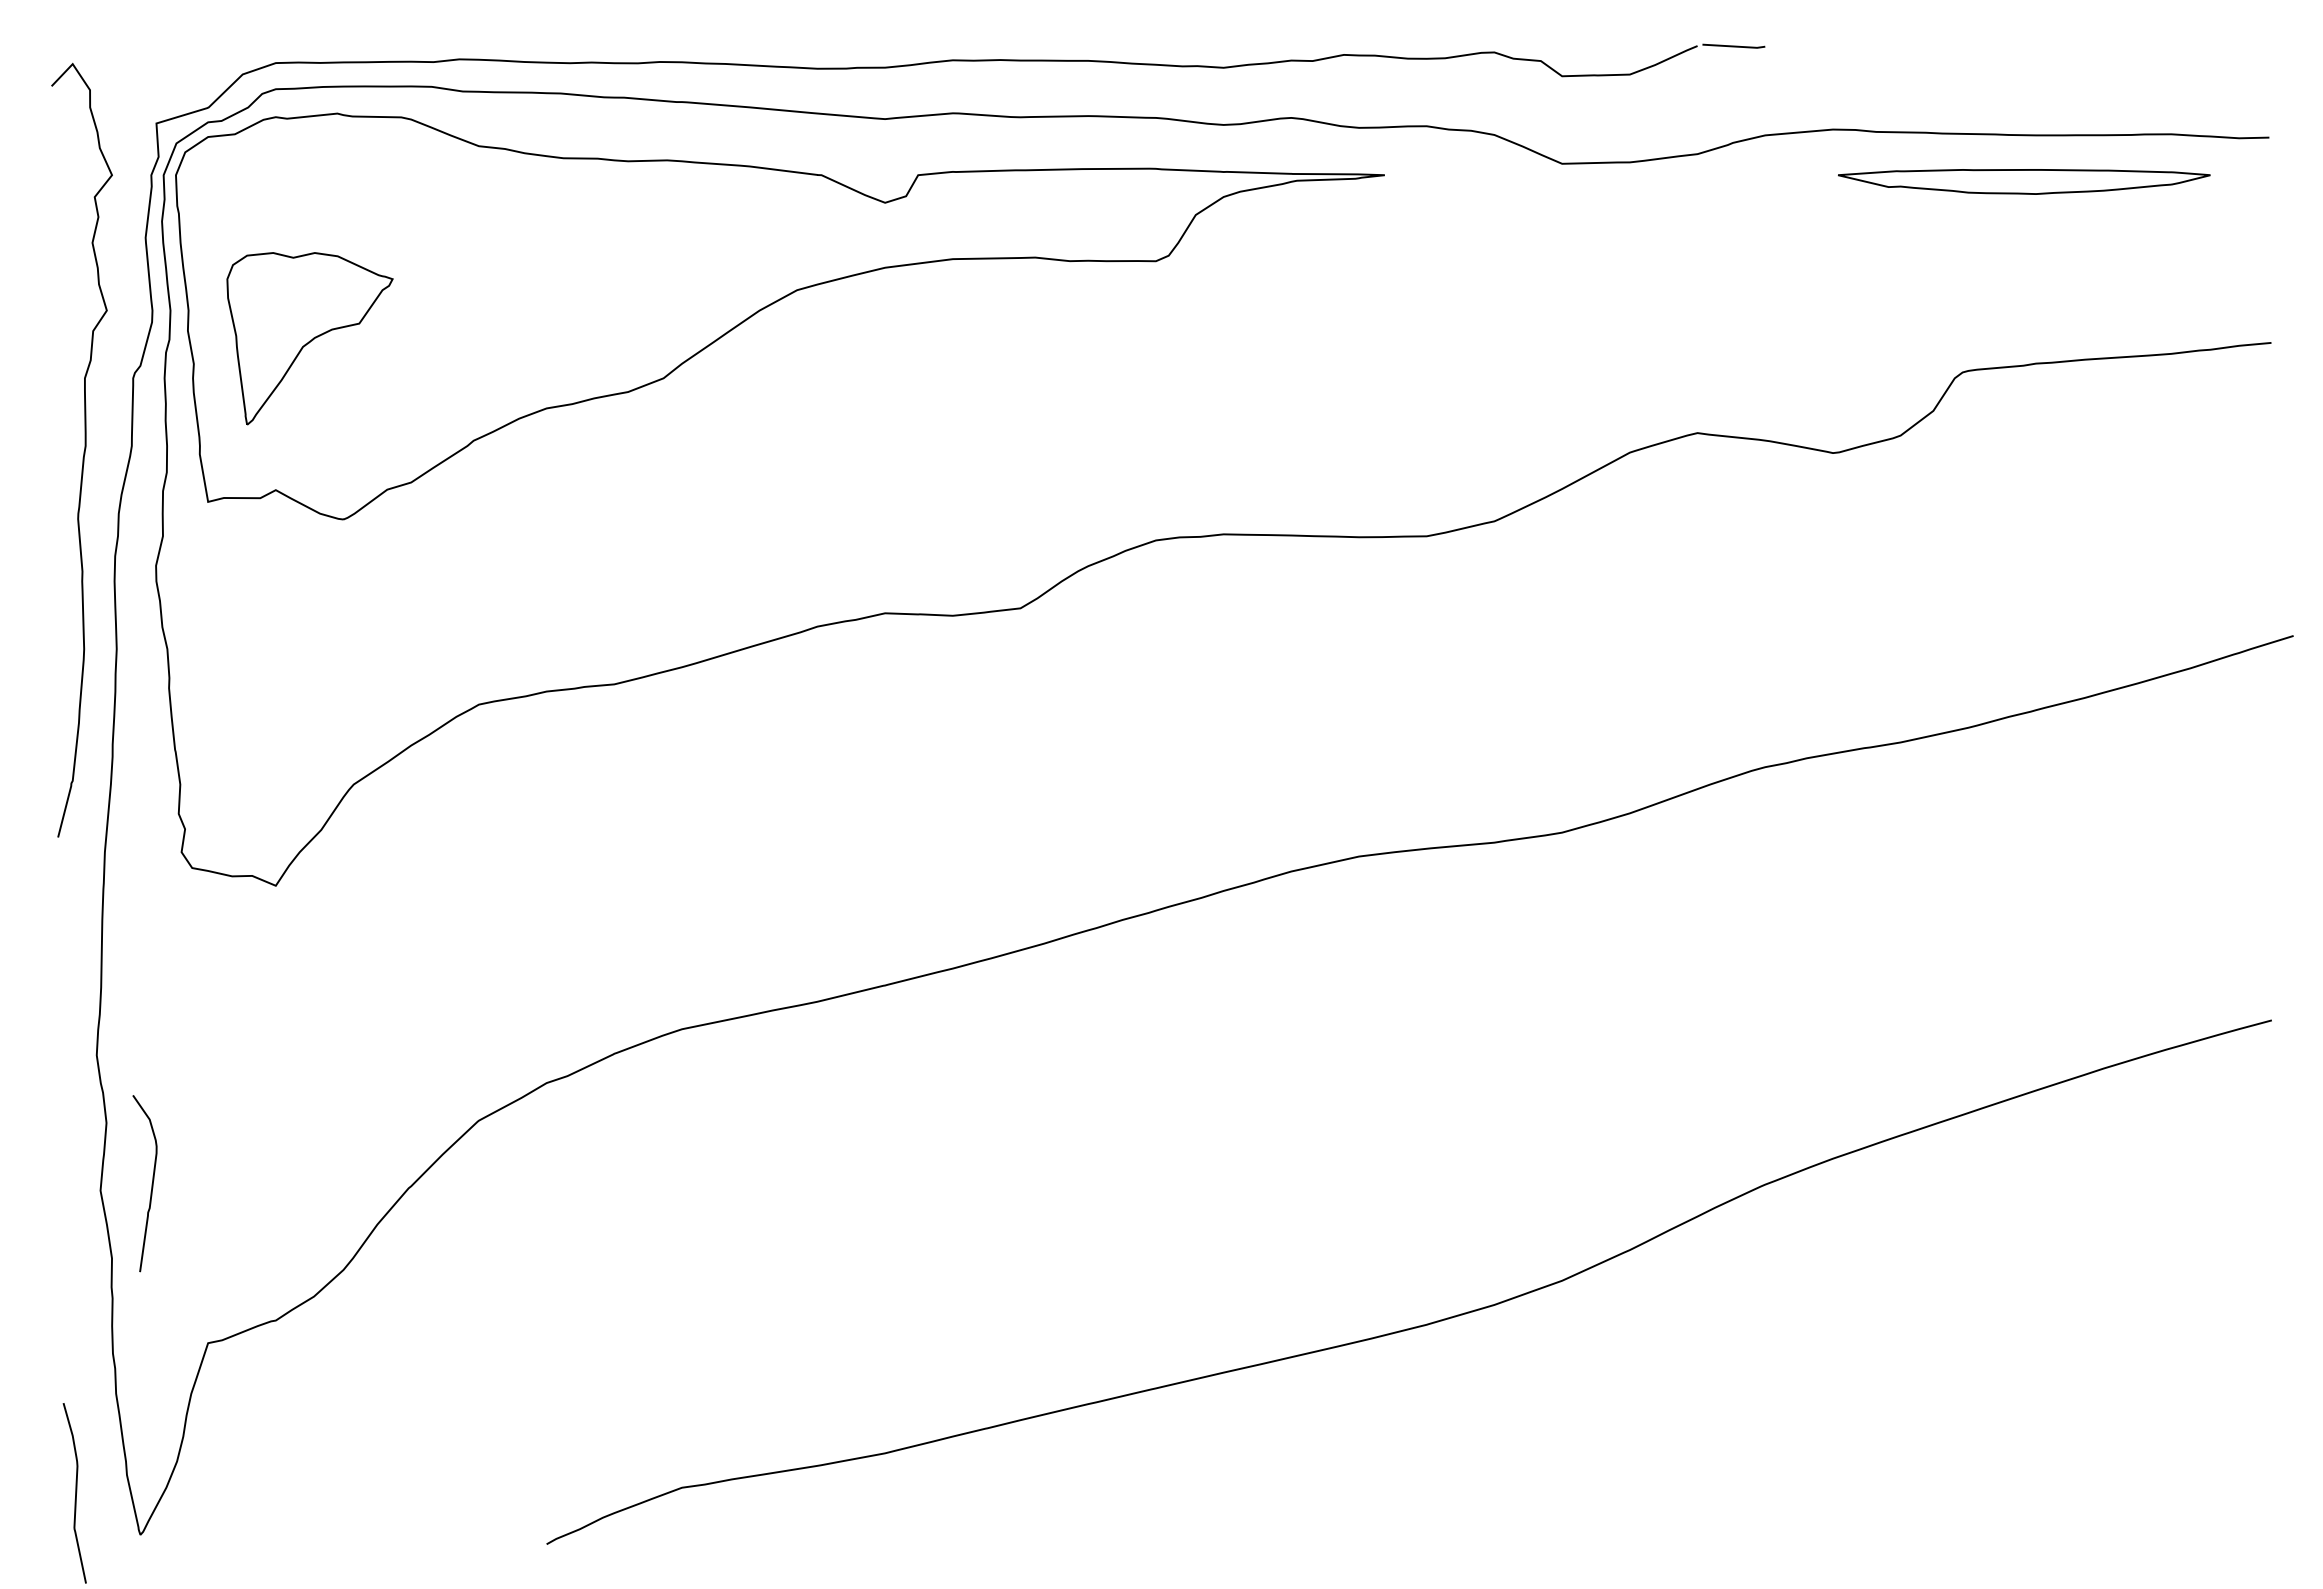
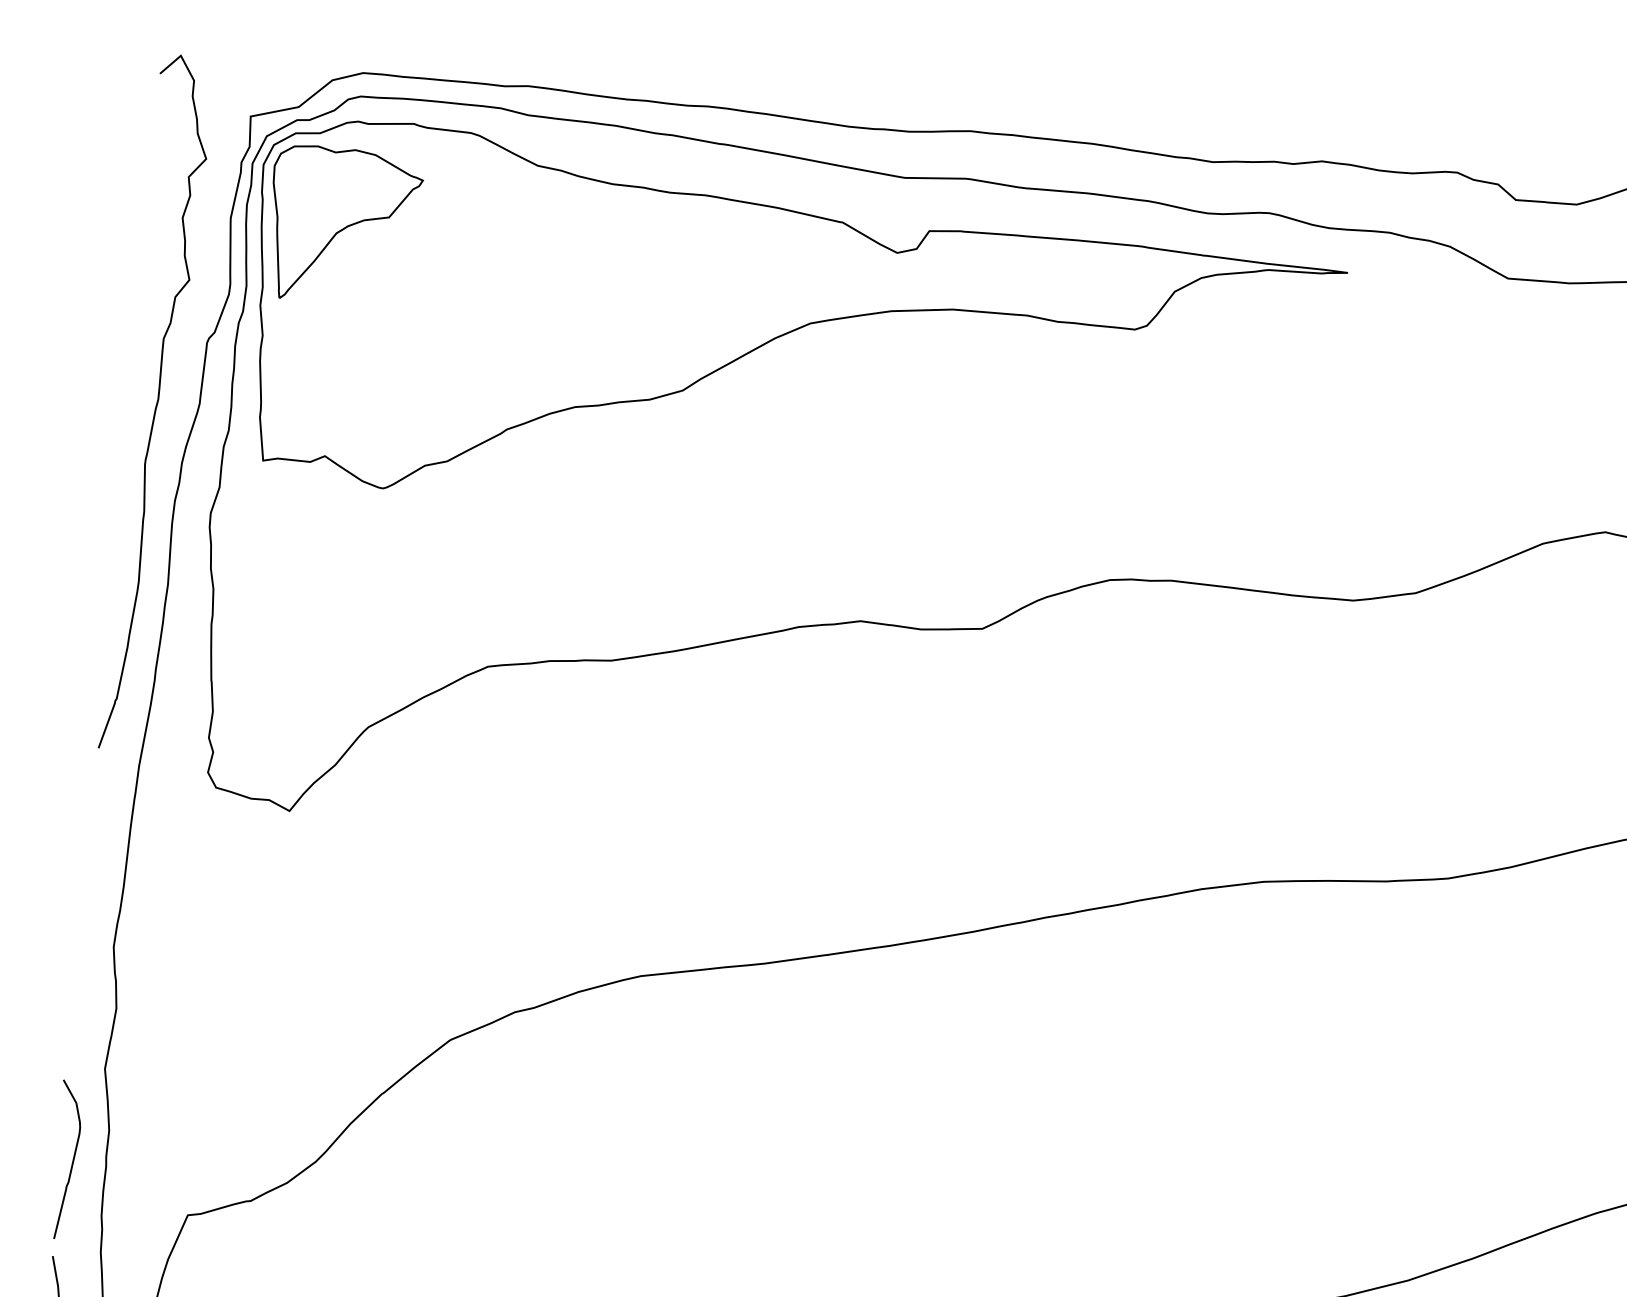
part: (309, 338) -> (343, 226), moved
curve: (151, 1183) -> (72, 1160), moved

